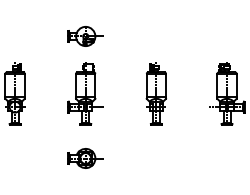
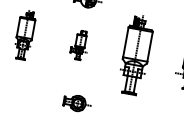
part: (85, 93) -> (80, 44), size x0.6
part: (155, 93) -> (135, 54), size x1.6
part: (85, 158) -> (77, 103), moved

